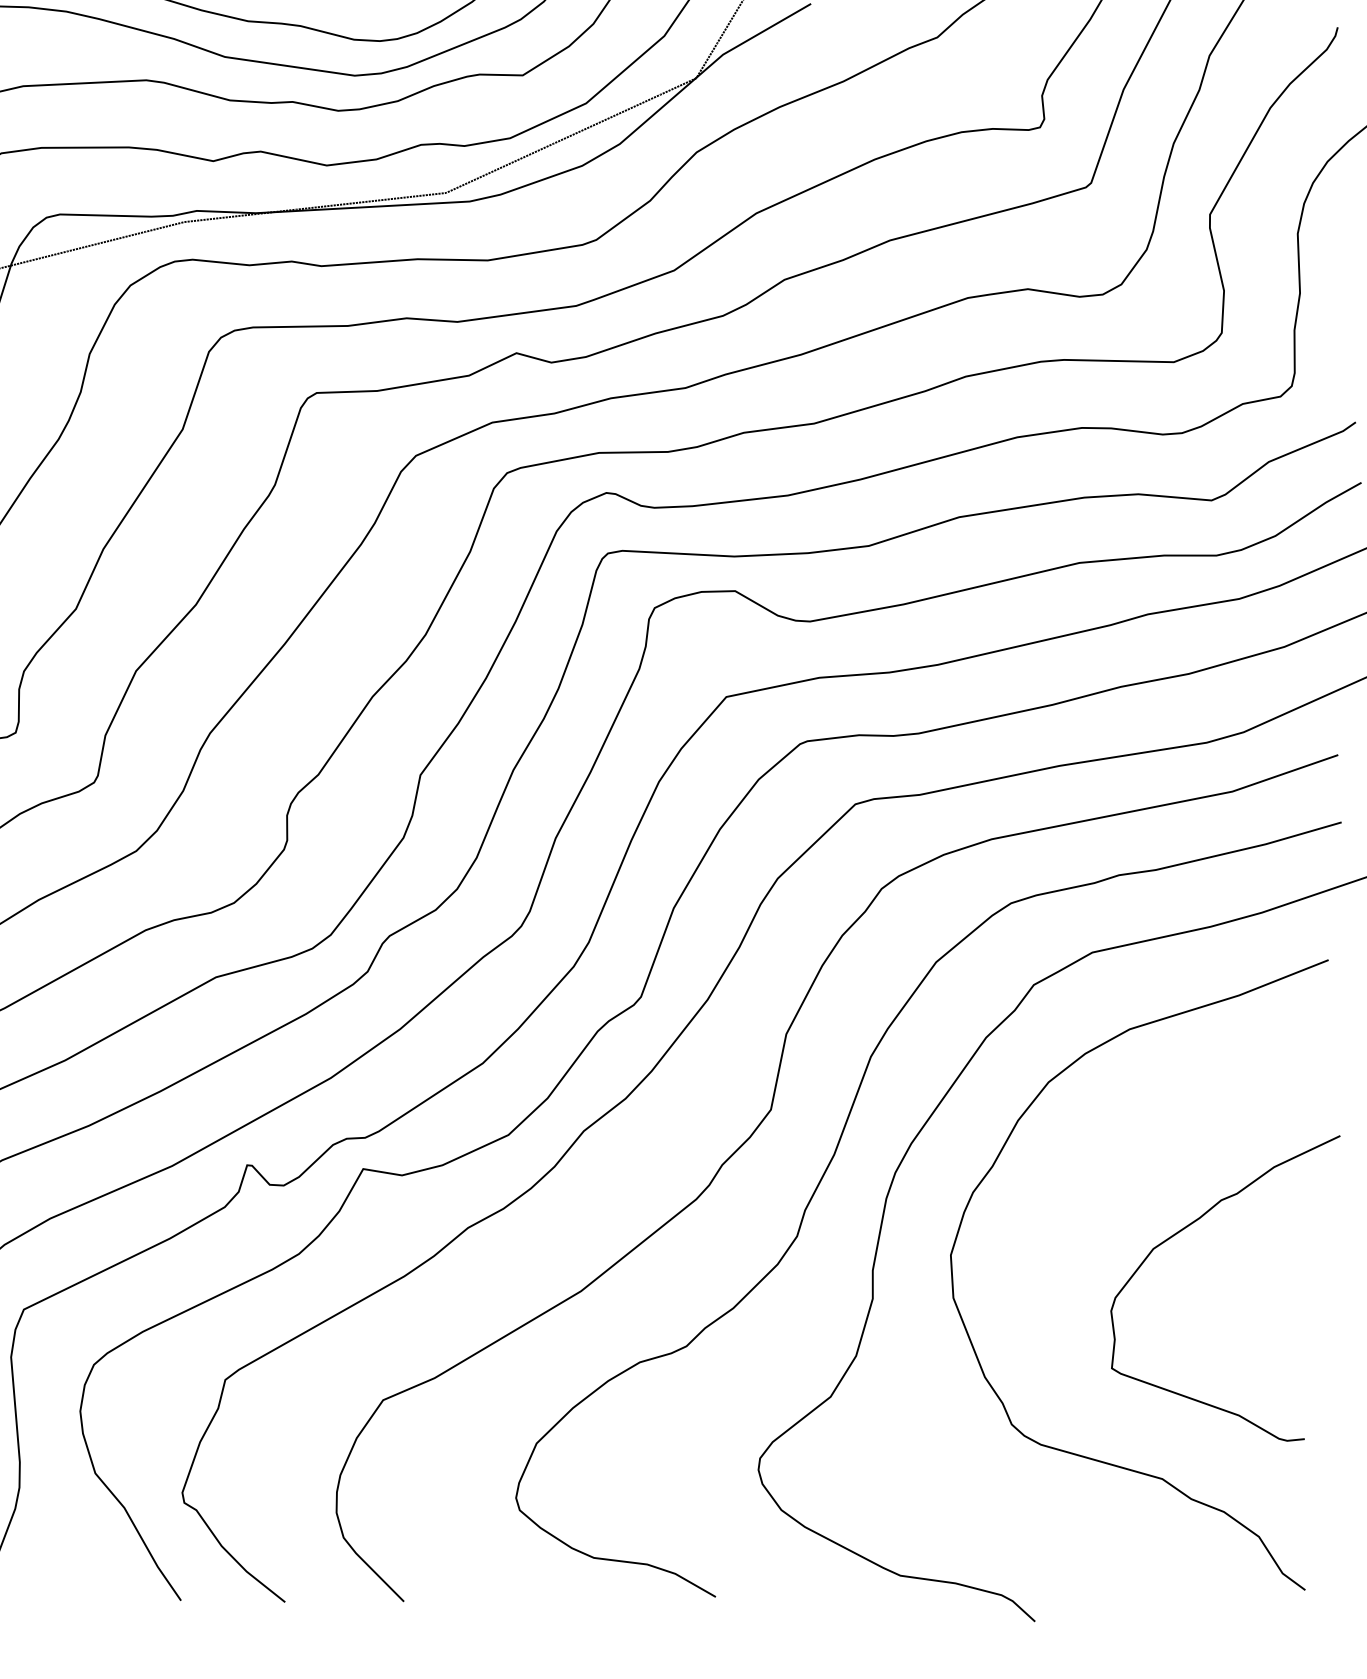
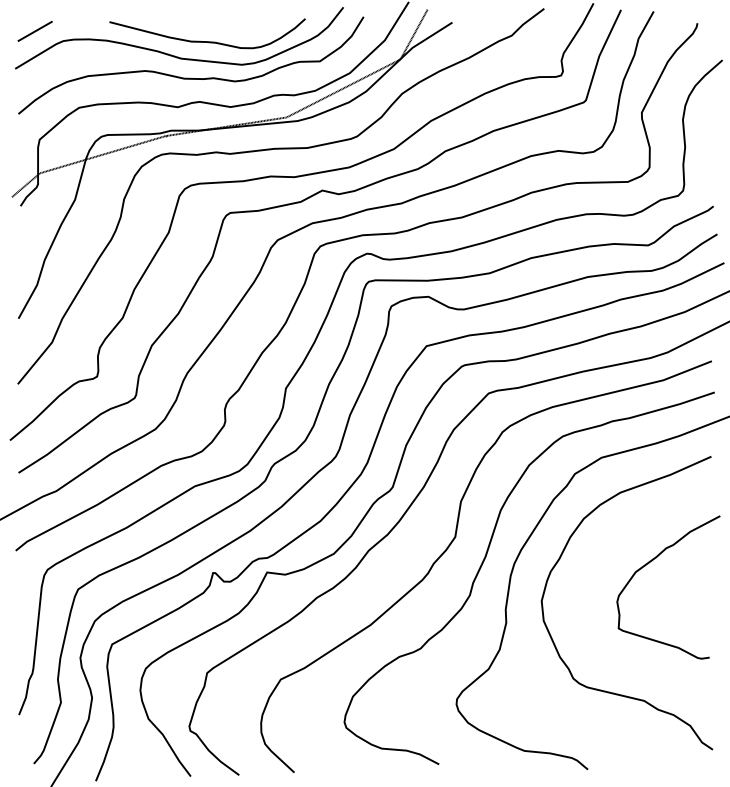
curve: (1190, 1227) -> (652, 561), moved

